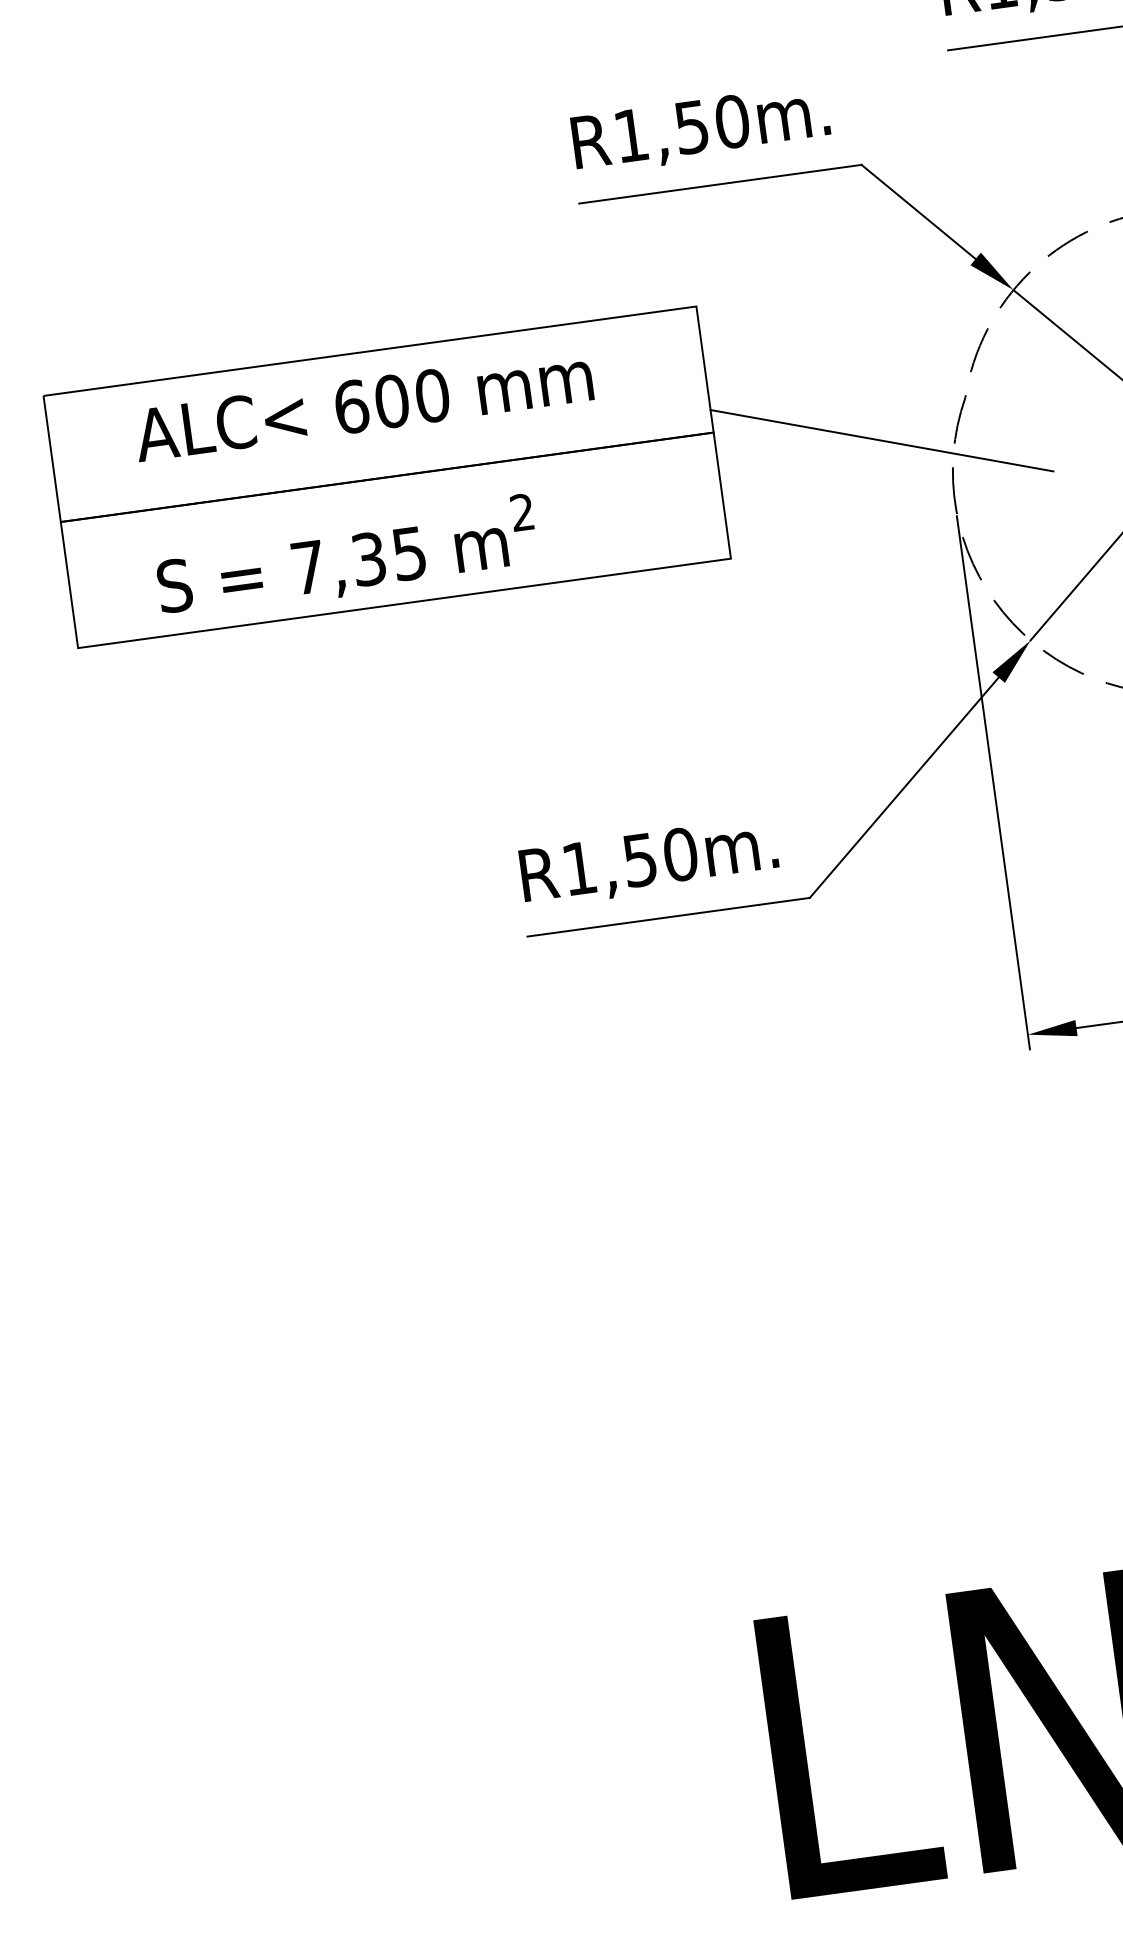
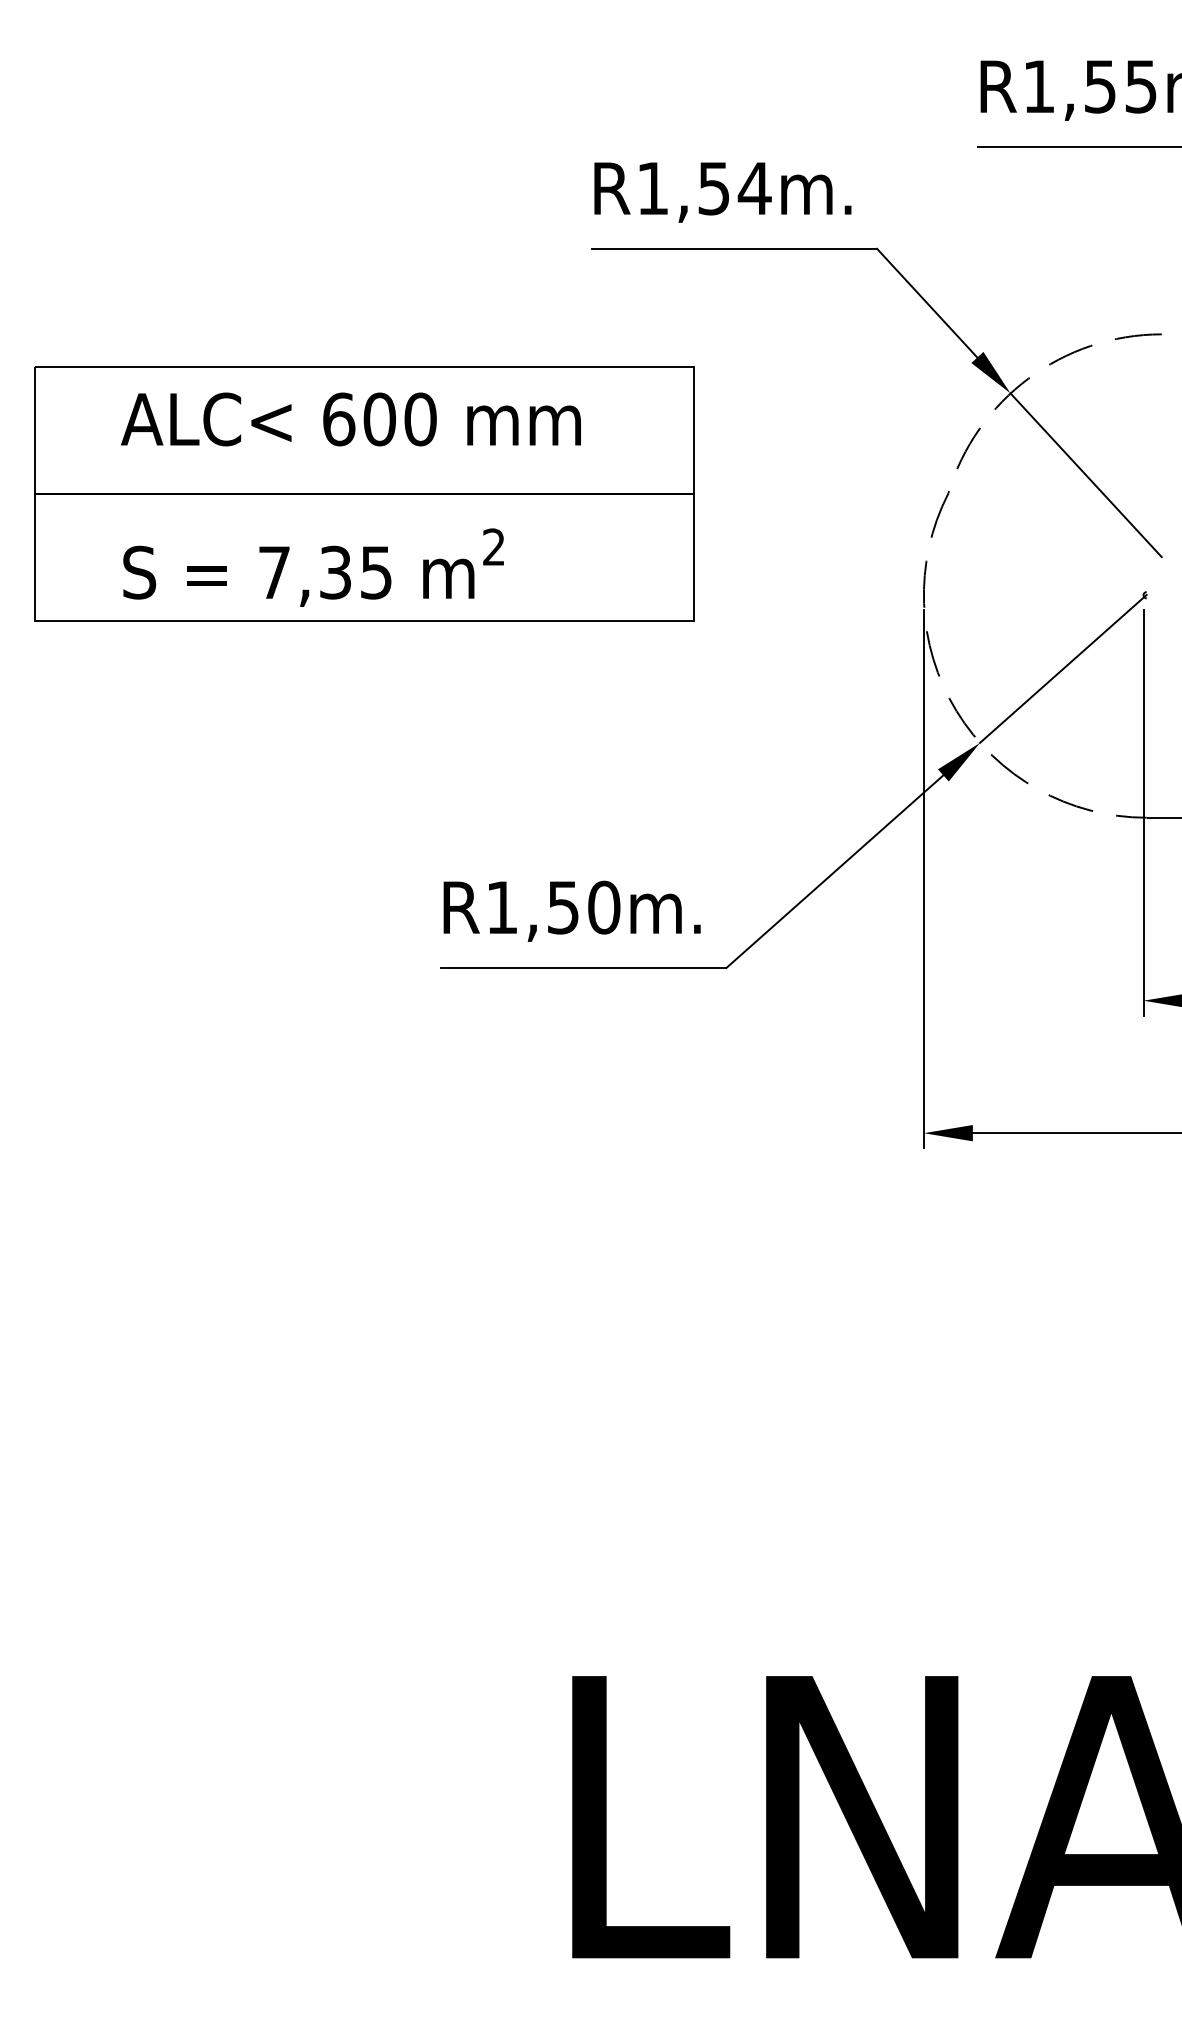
text: (731, 121) -> (754, 188), R1,50m. -> R1,54m.
line: (881, 440) -> (859, 524), removed

